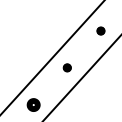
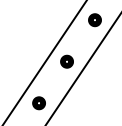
part: (100, 31) -> (94, 20), size x1.67
part: (66, 67) -> (66, 61), size x1.67

